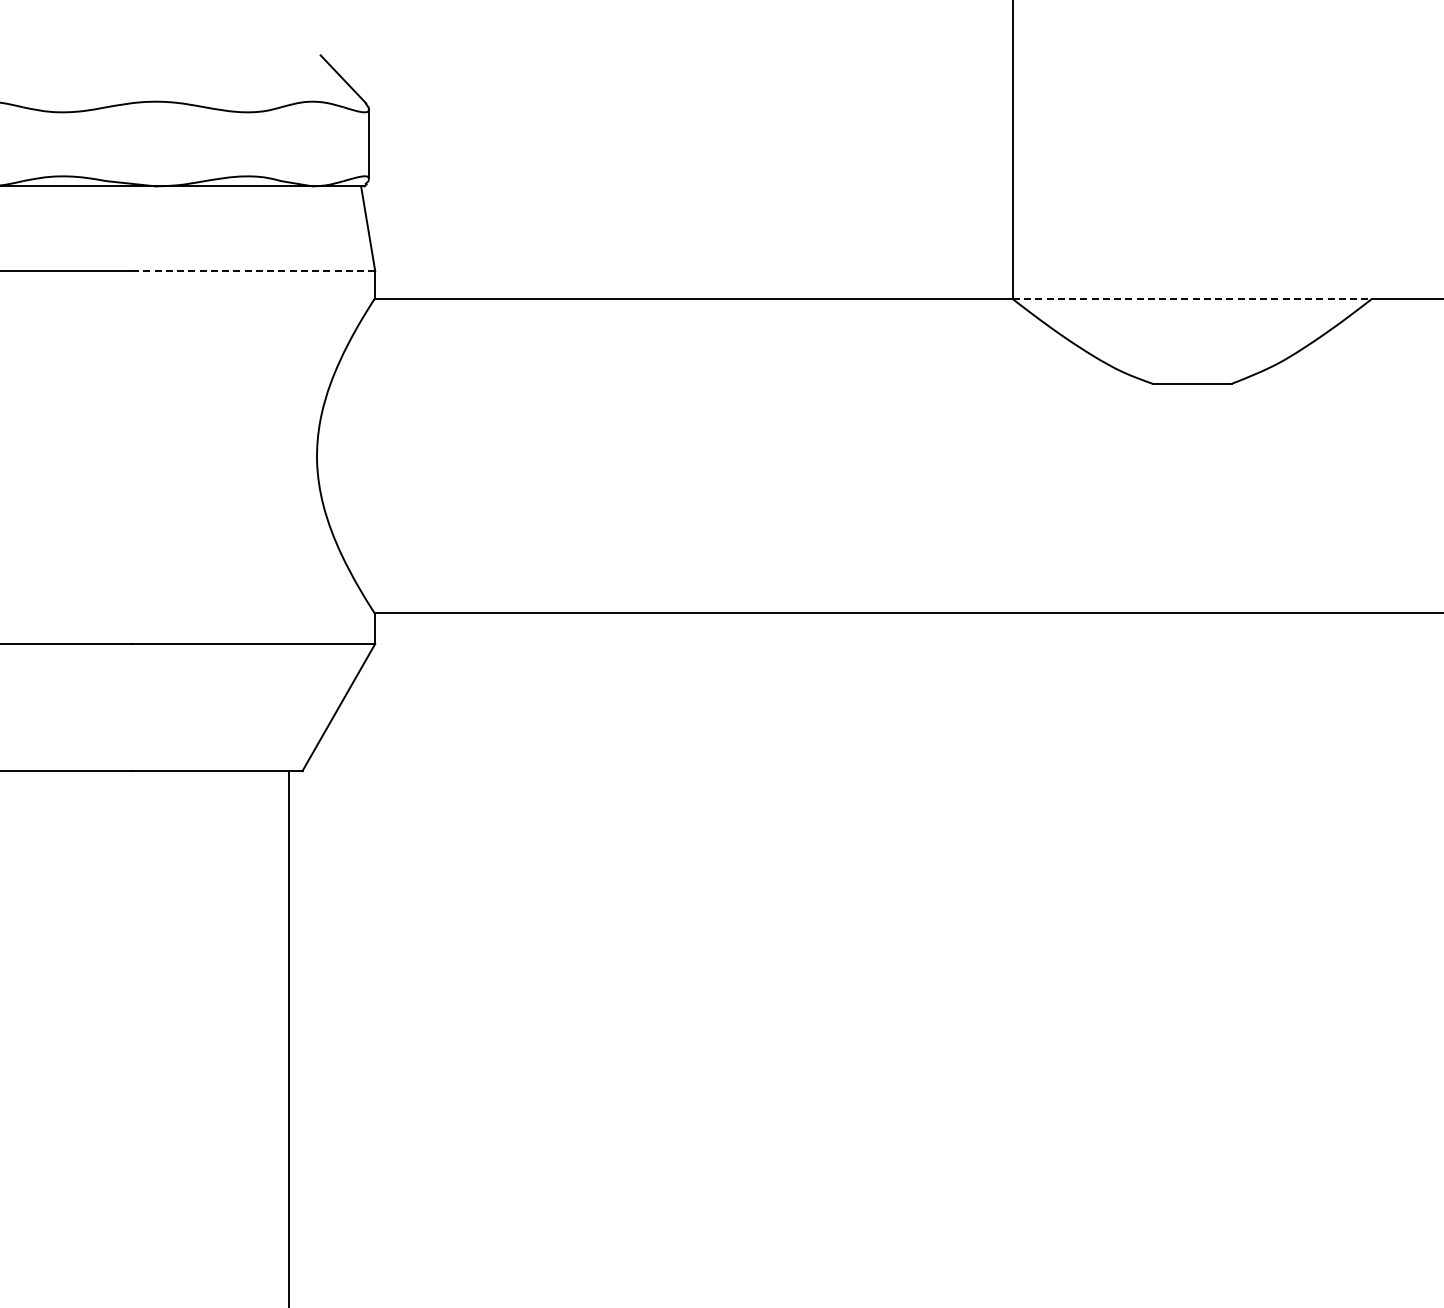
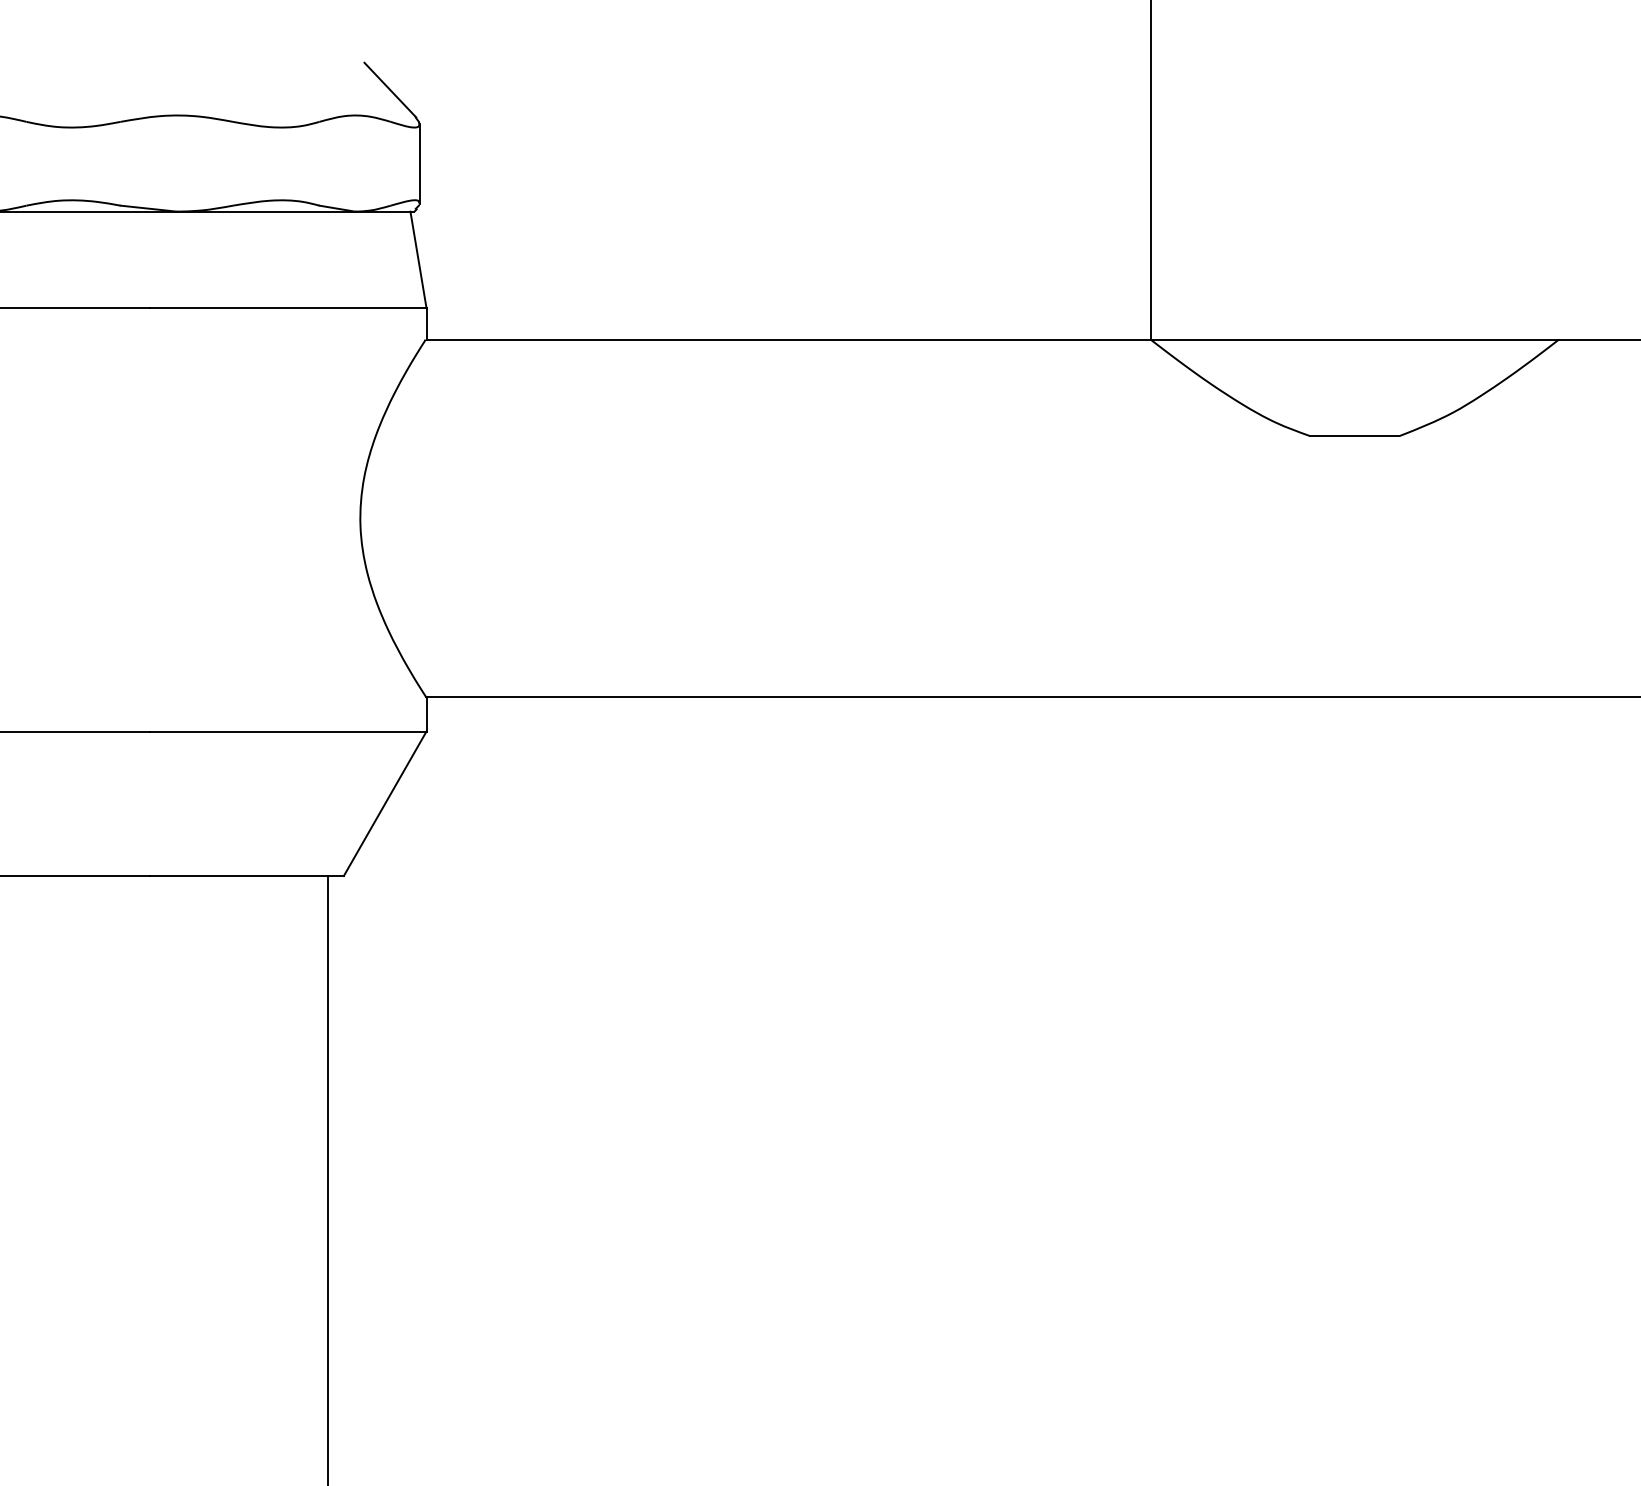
line: (253, 271) -> (288, 308), dashed -> solid
line: (1192, 299) -> (1355, 340), dashed -> solid

